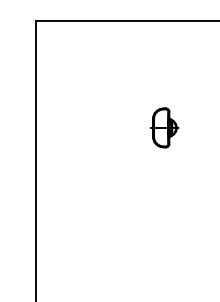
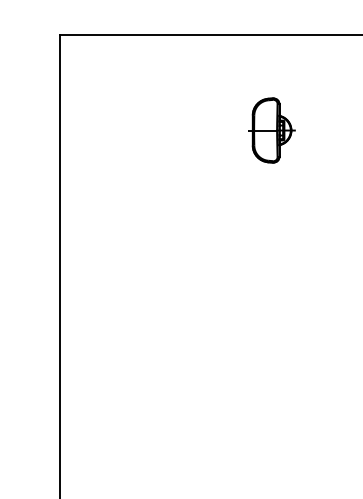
part: (164, 127) -> (271, 129), moved

